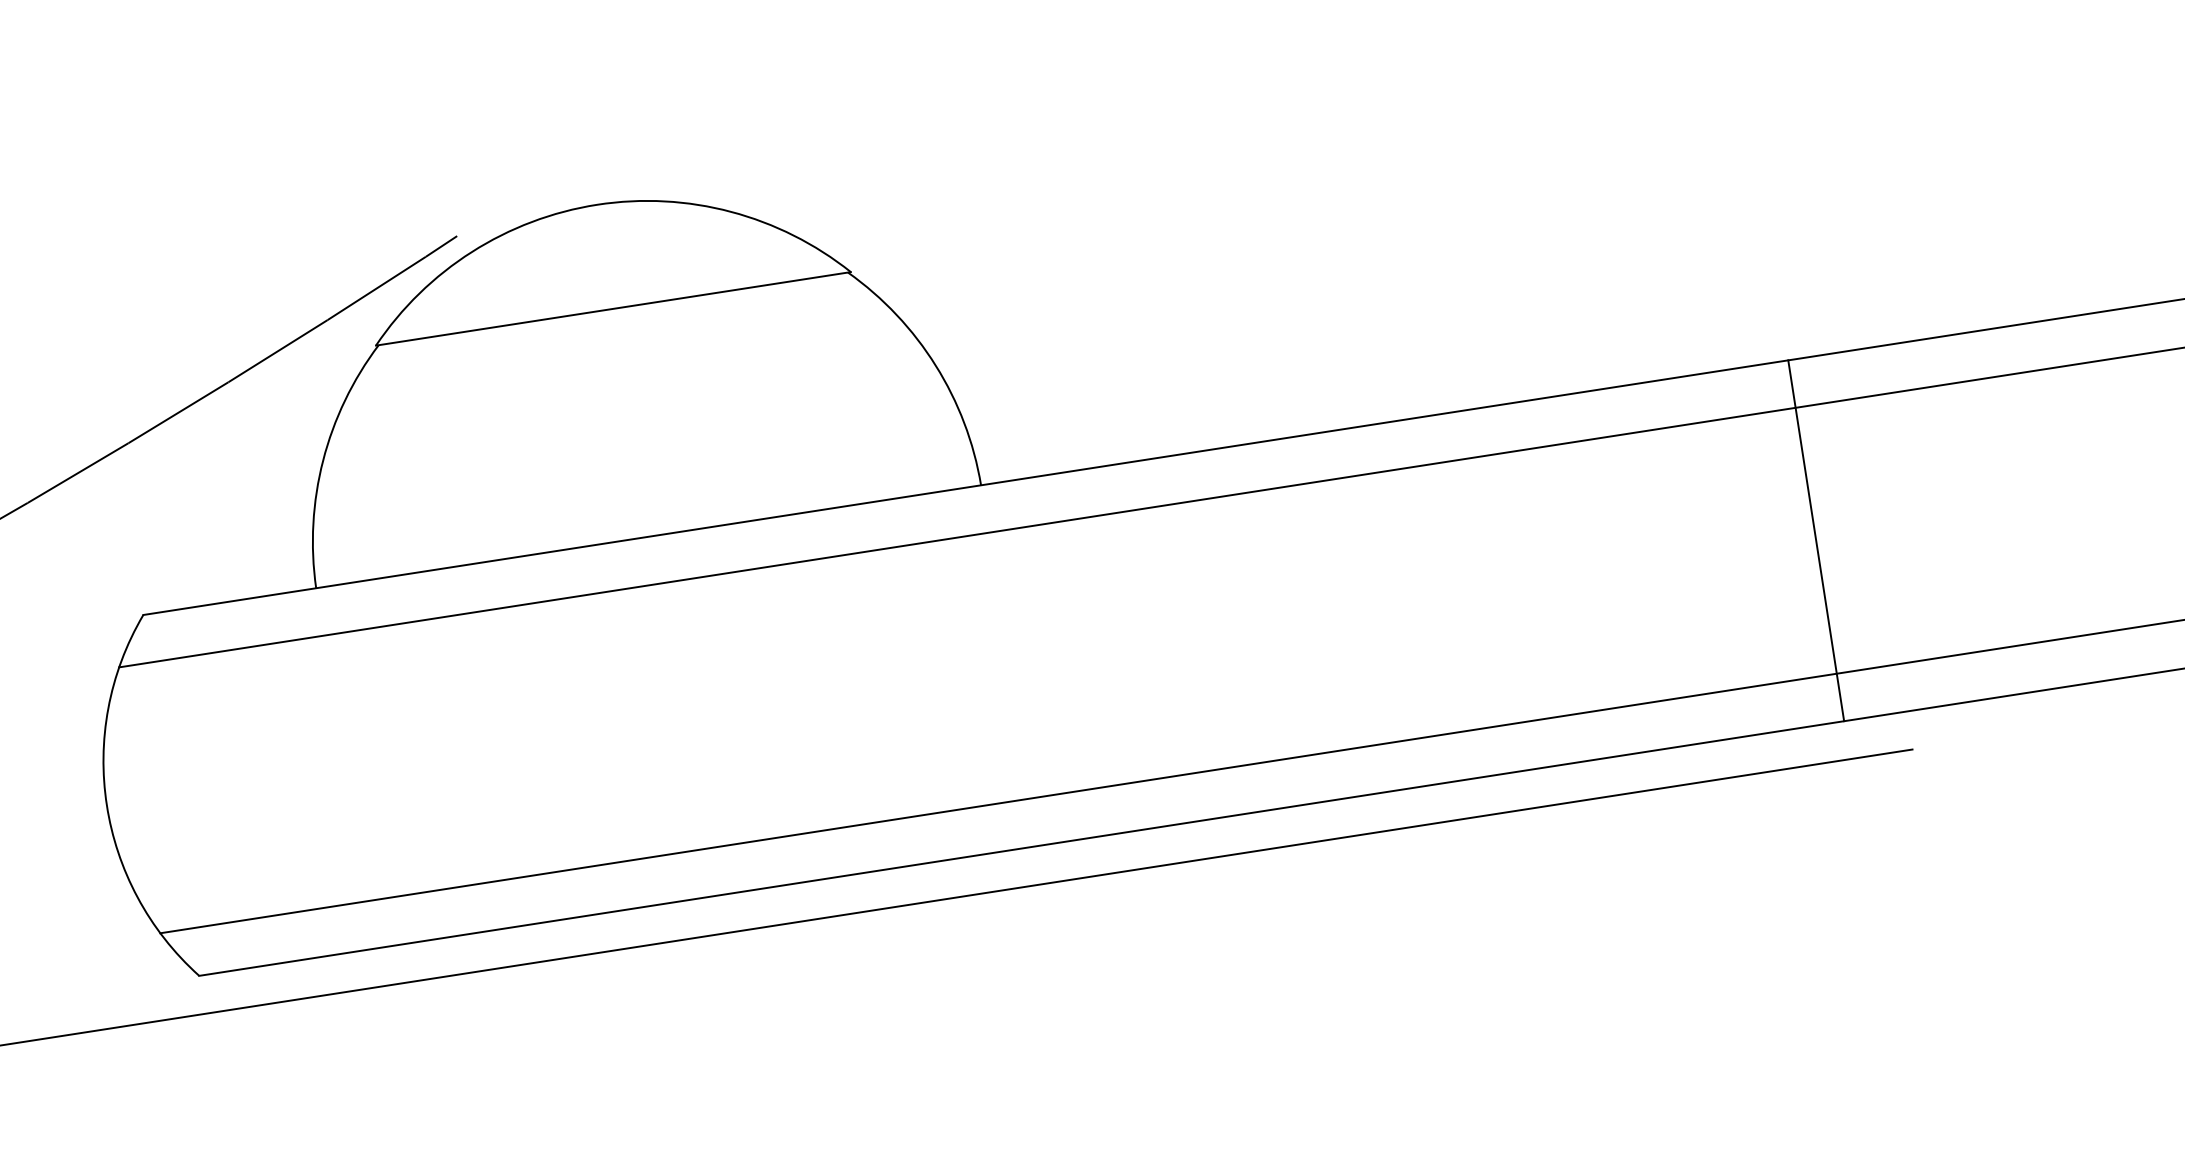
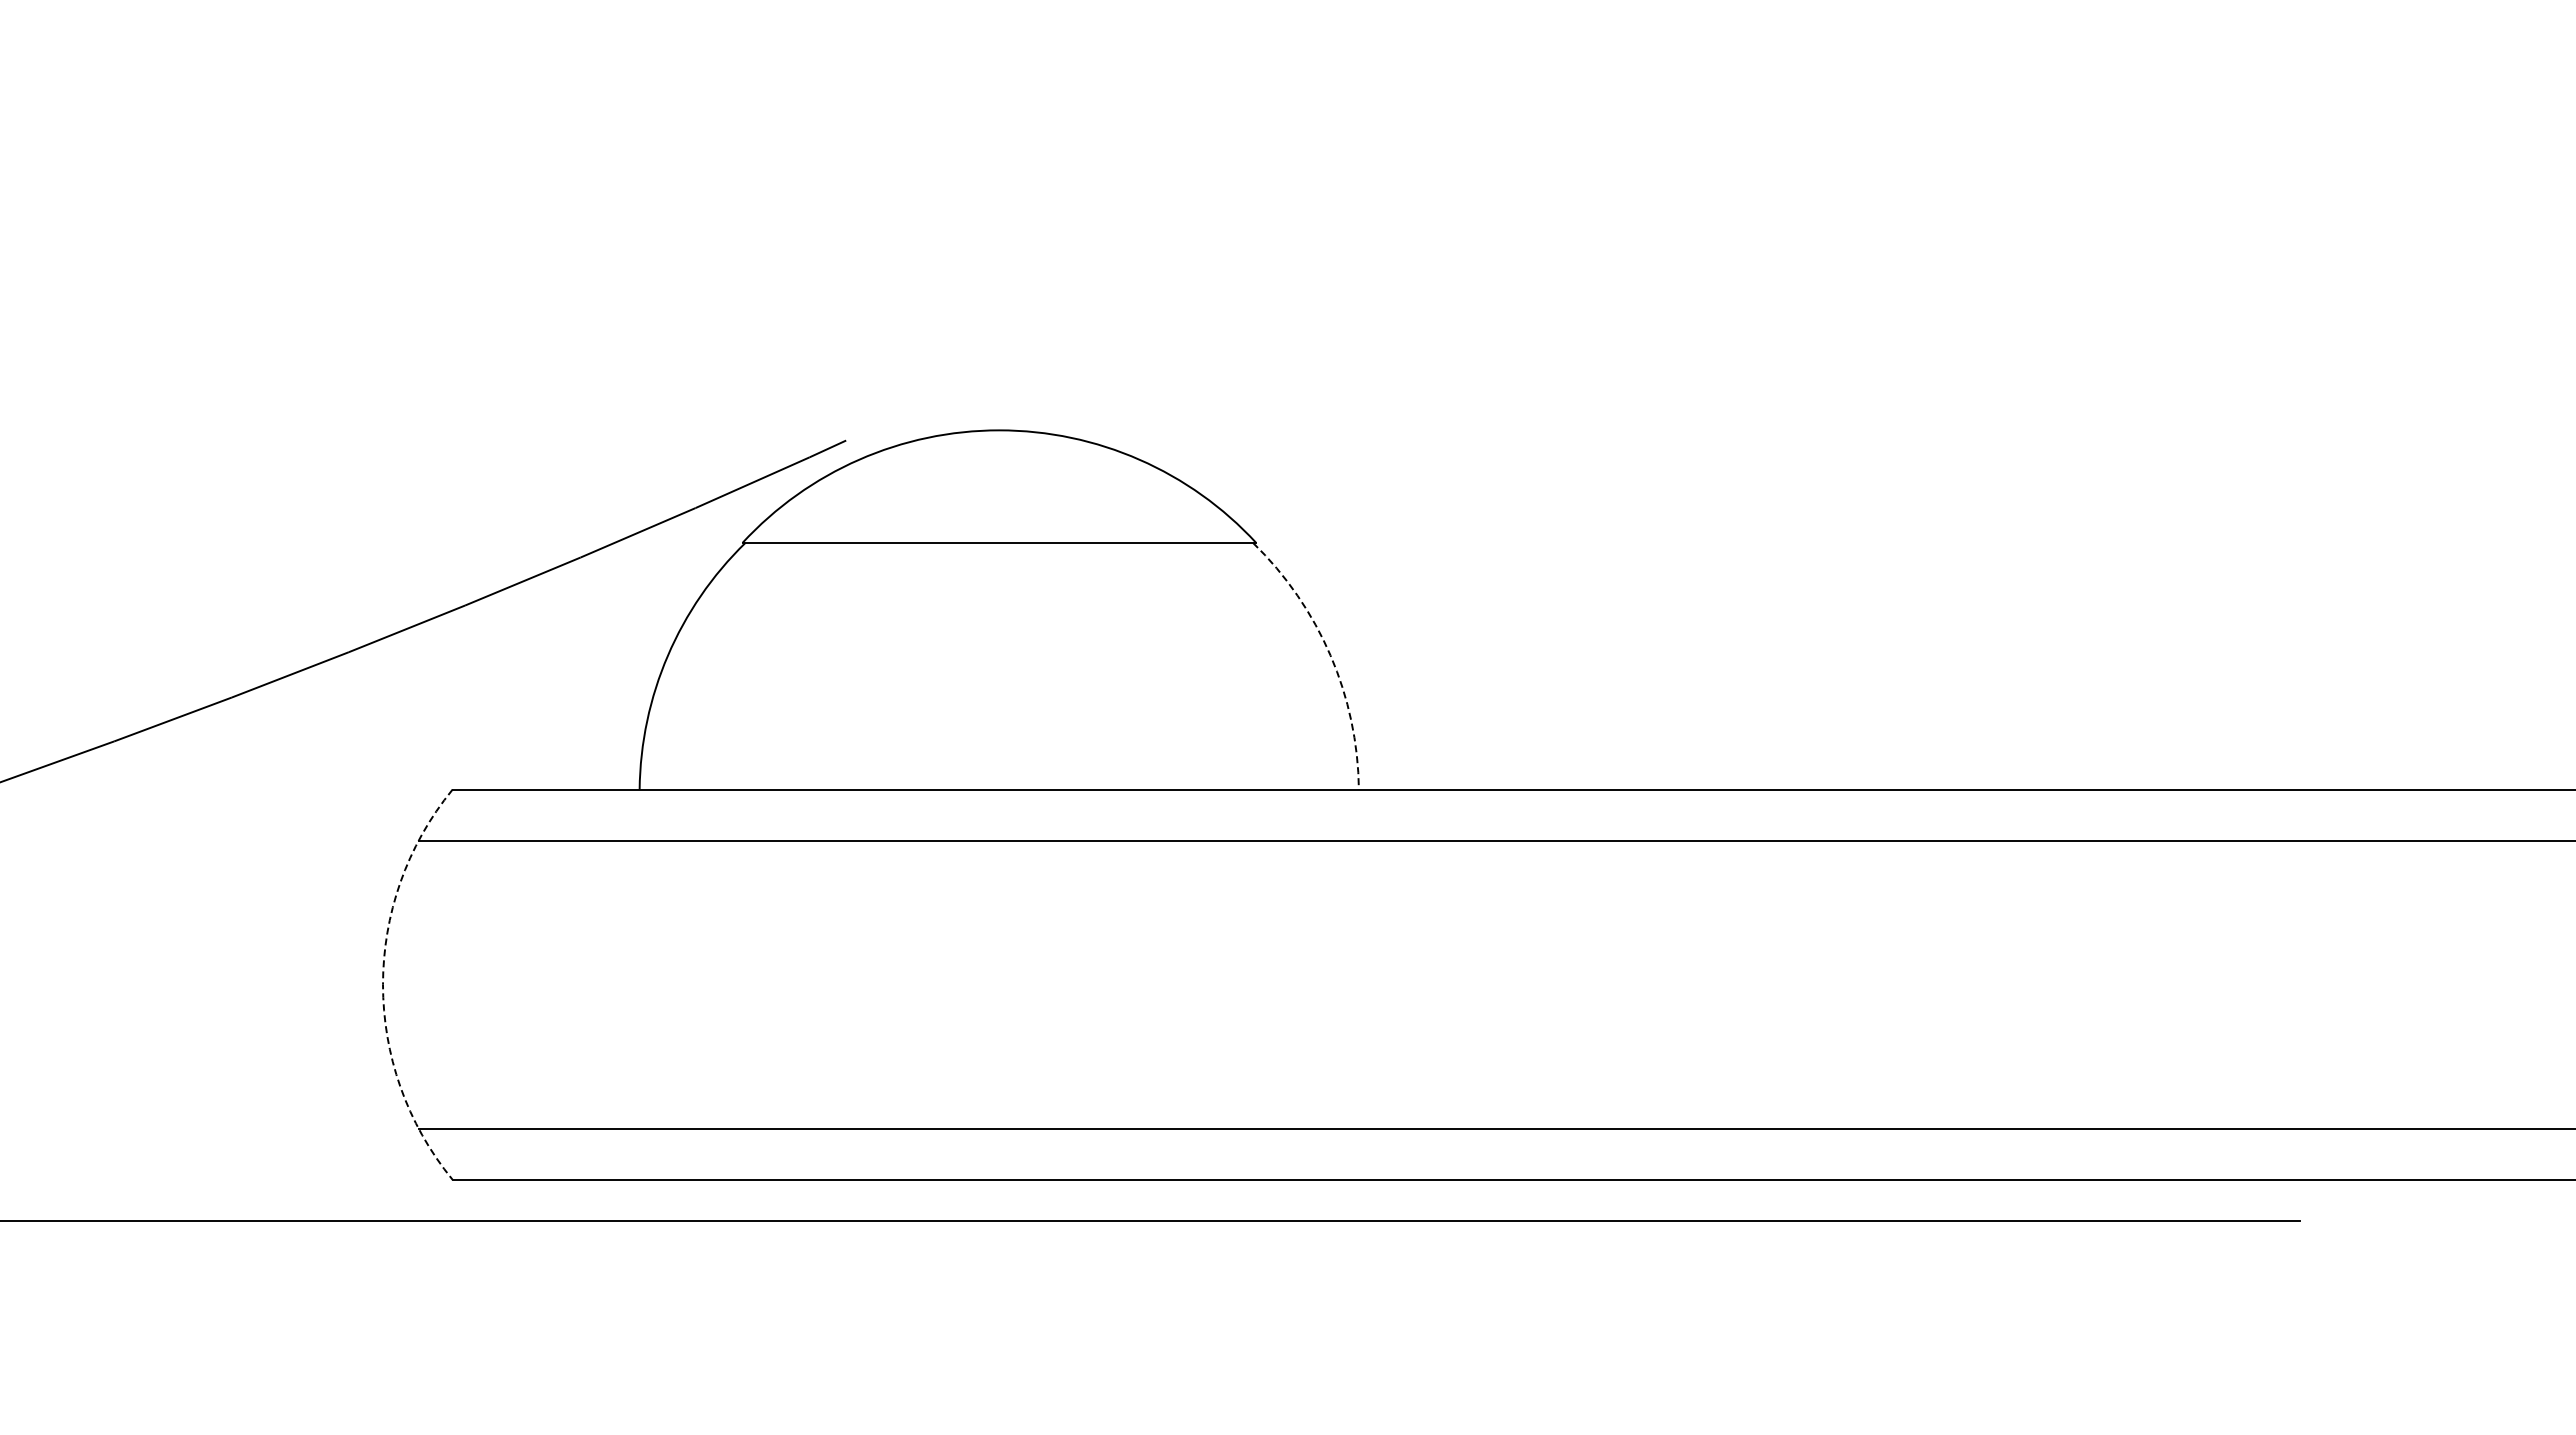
arc: (935, 365) -> (1330, 655), solid -> dashed
line: (1816, 540) -> (2232, 984), removed
arc: (107, 805) -> (383, 984), solid -> dashed

